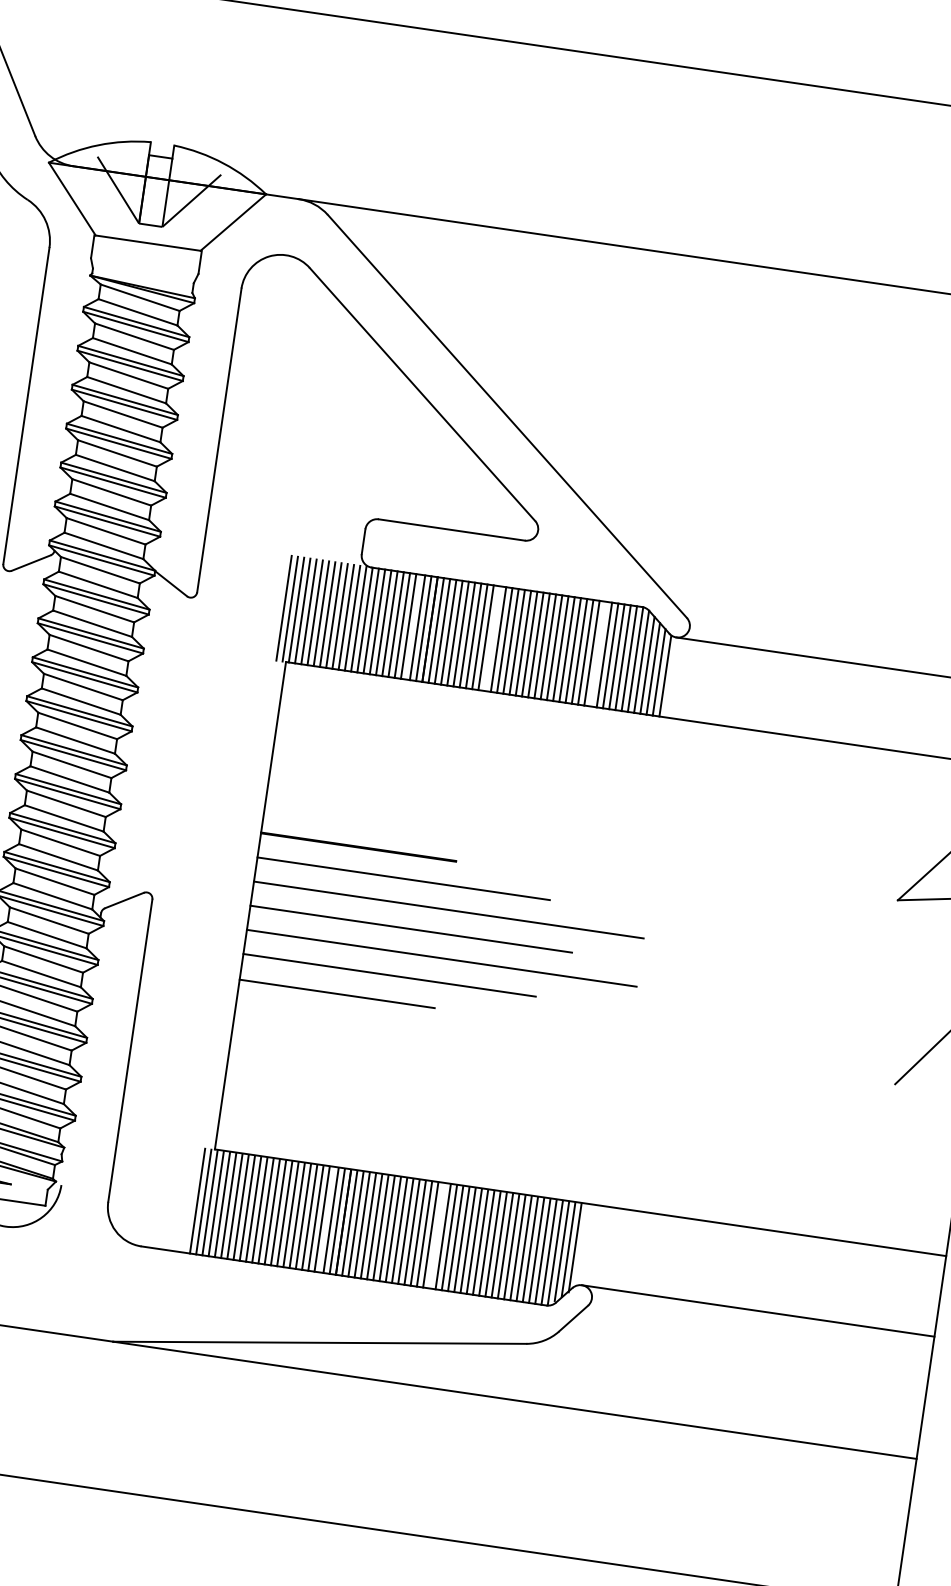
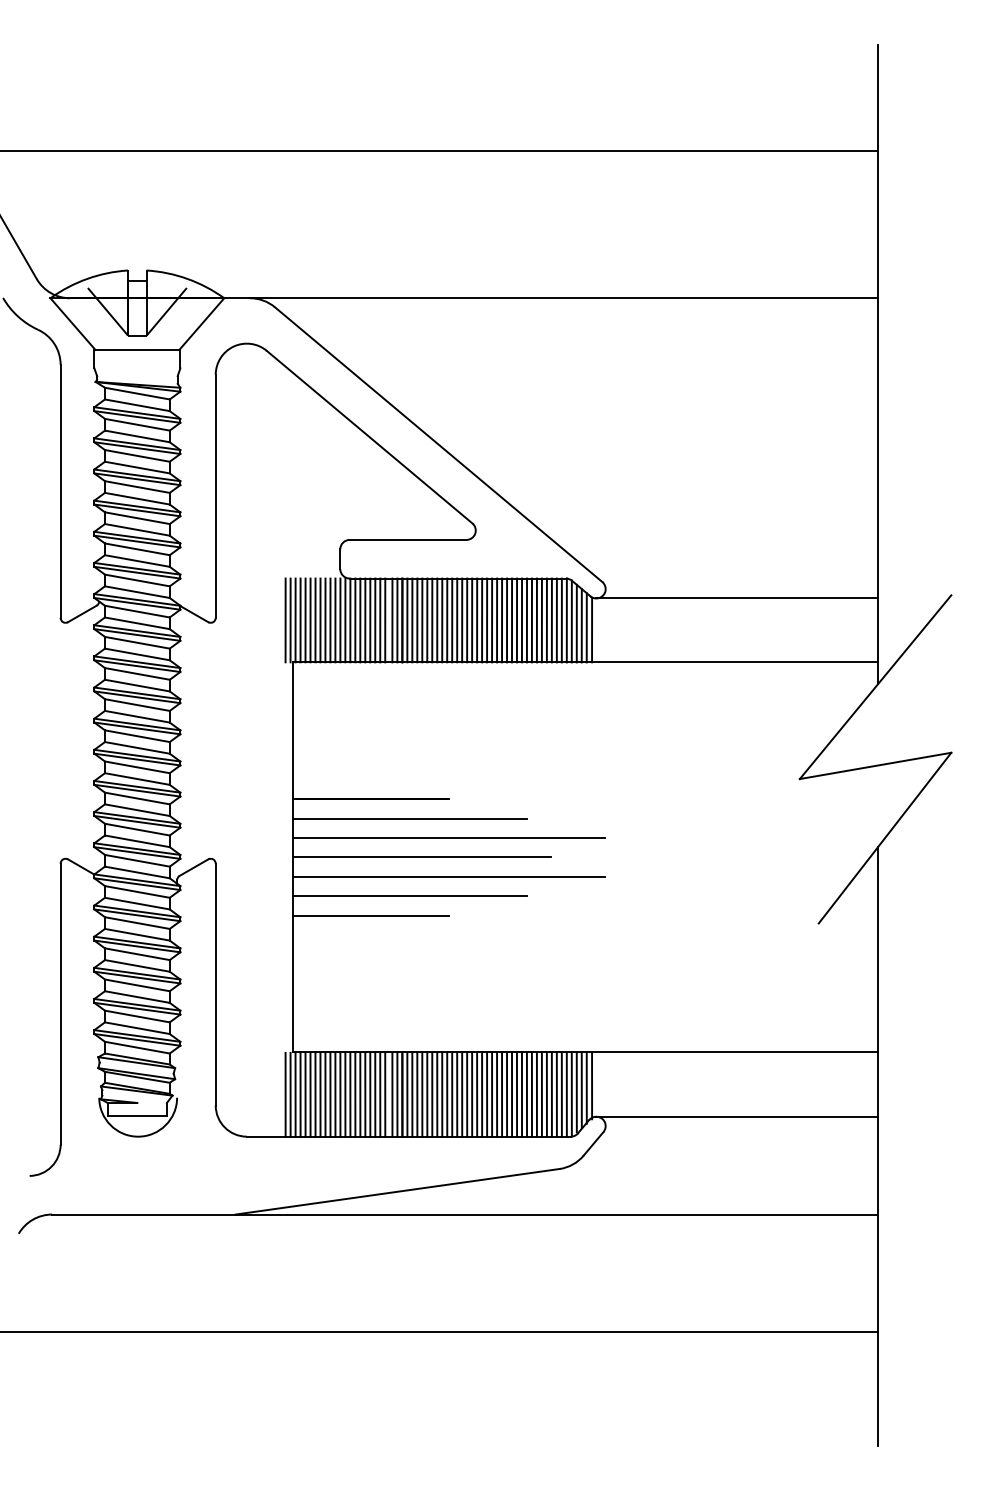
line: (492, 638) -> (452, 620), added
line: (597, 654) -> (536, 620), added
line: (437, 1235) -> (477, 1094), added
line: (582, 1245) -> (592, 1085), added

